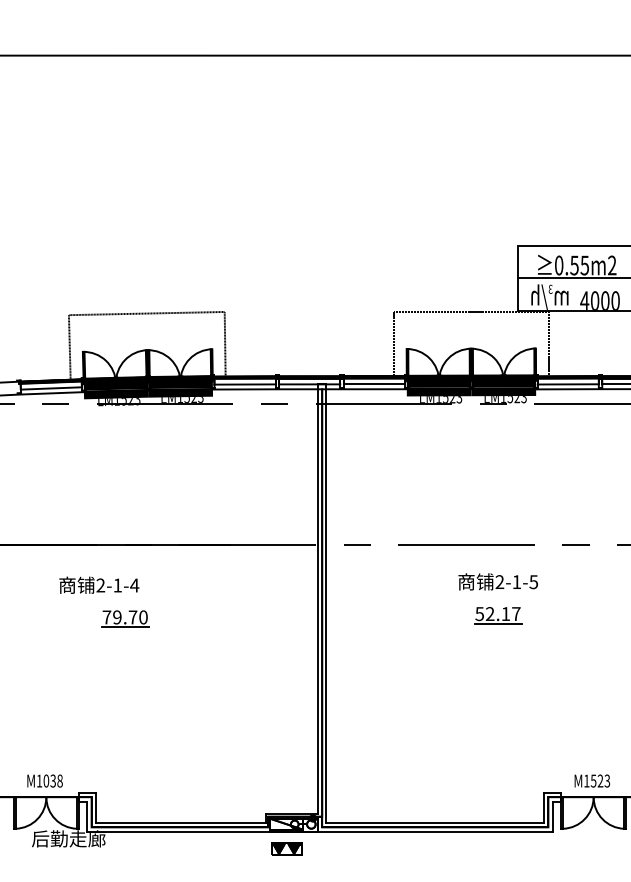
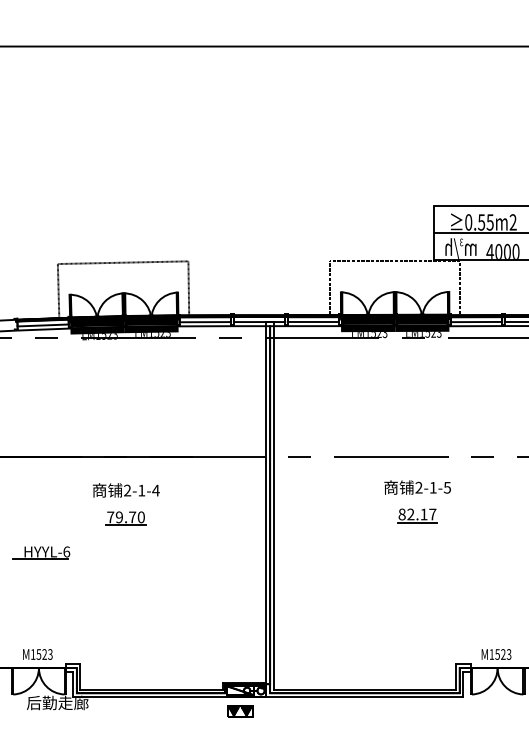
text: (98, 585) -> (125, 490), moved
text: (478, 614) -> (401, 514), 52.17 -> 82.17
part: (124, 618) -> (125, 518), moved
part: (49, 659) -> (41, 552), added
text: (52, 781) -> (44, 654), M1038 -> M1523

